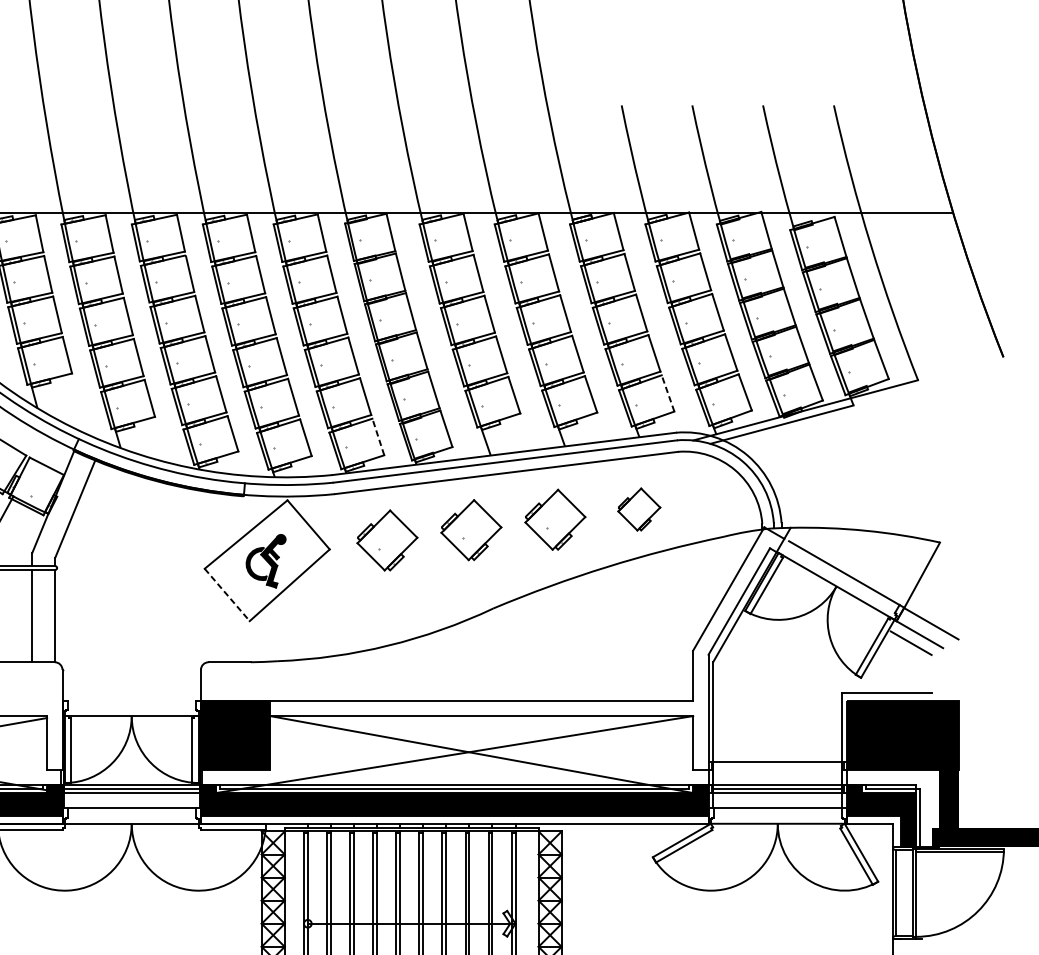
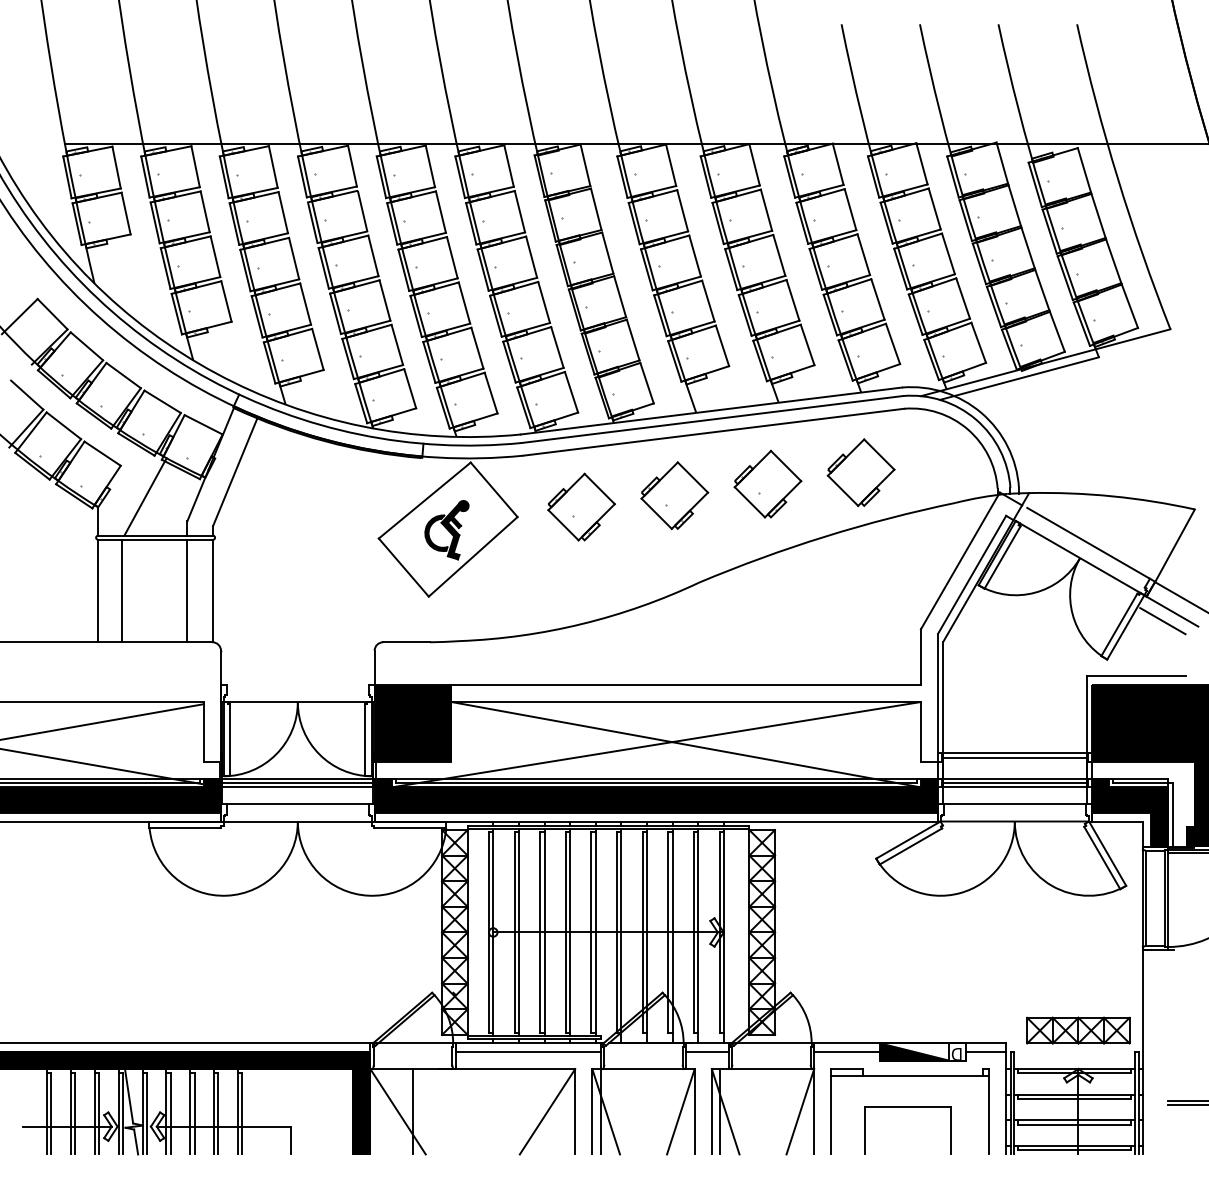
line: (667, 393) -> (892, 343), dashed -> solid
line: (378, 436) -> (571, 391), dashed -> solid
part: (638, 509) -> (860, 472), size x1.43
line: (227, 594) -> (404, 567), dashed -> solid
line: (777, 766) -> (1014, 757), added

